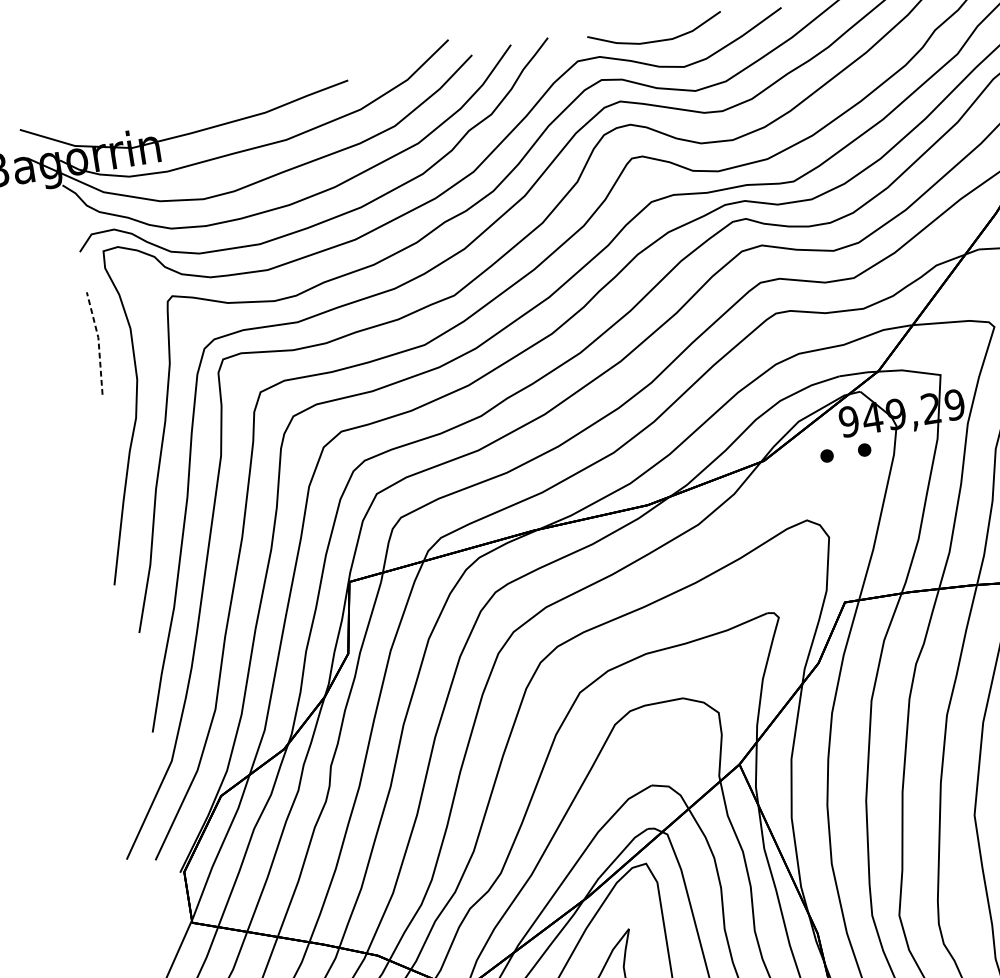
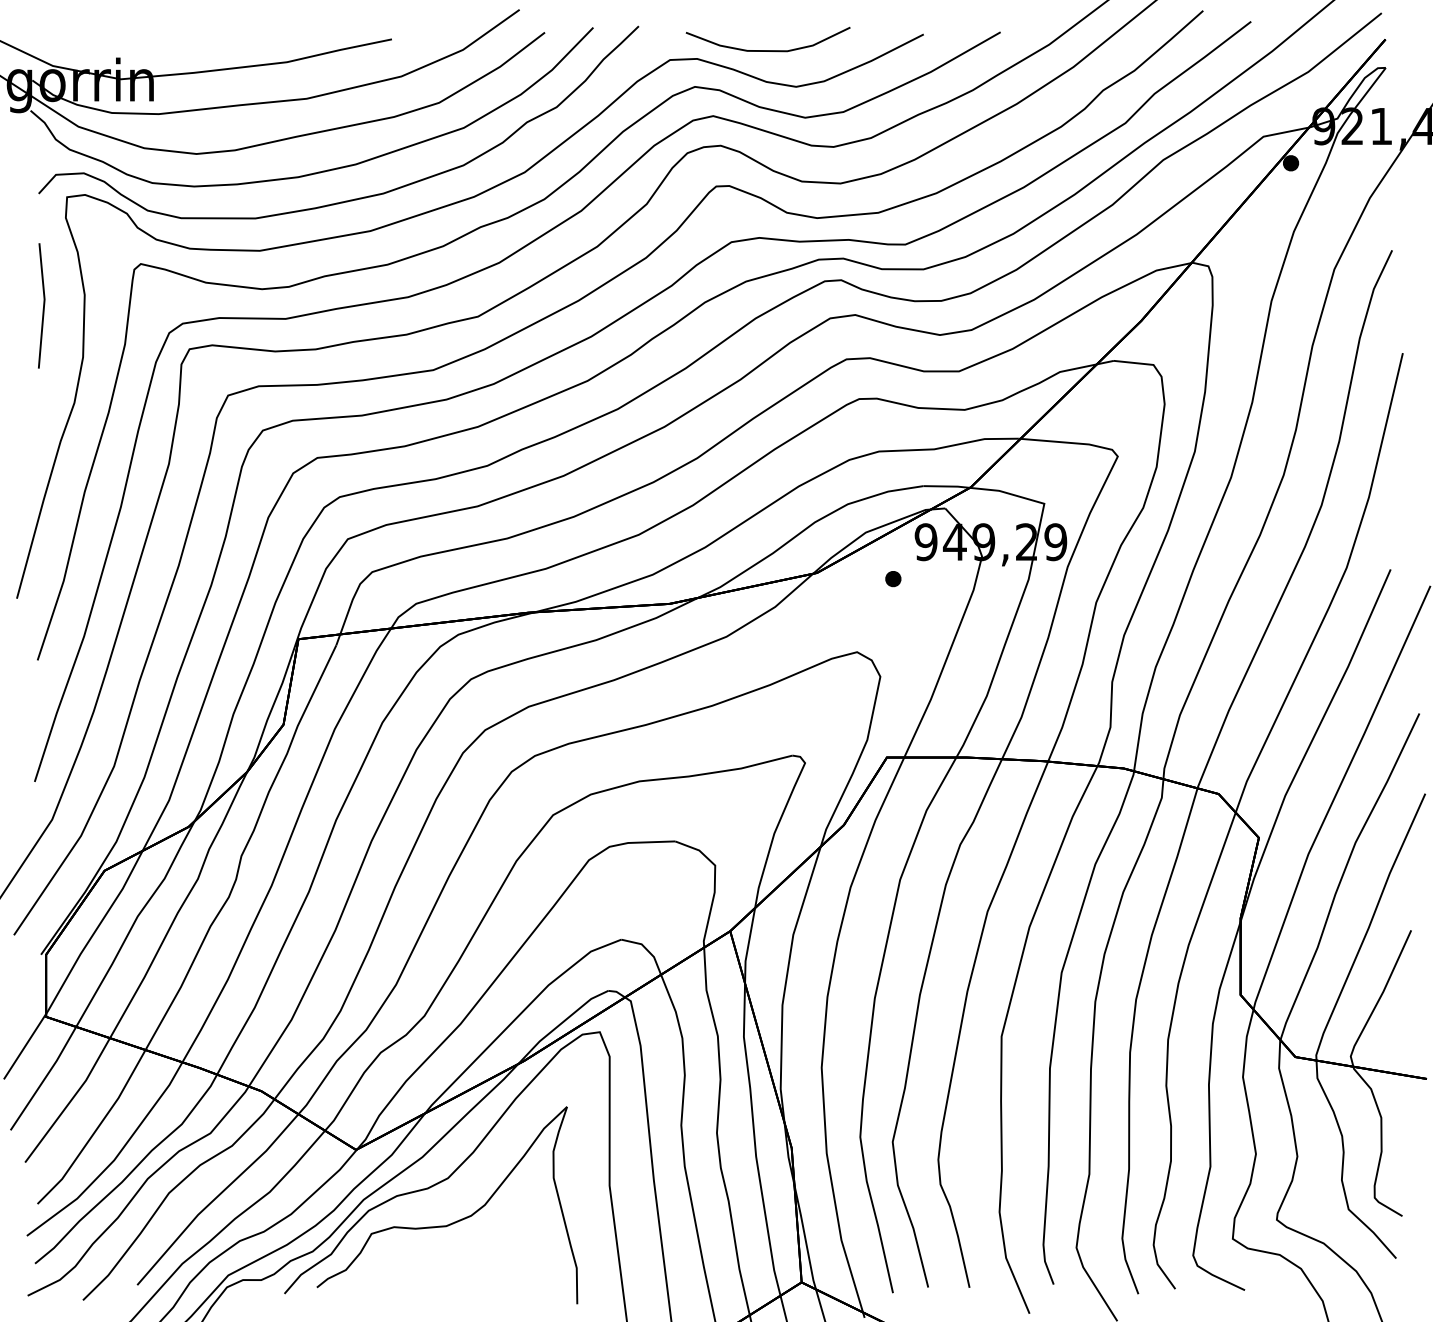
line: (99, 342) -> (44, 305), dashed -> solid
part: (864, 450) -> (939, 579), removed

